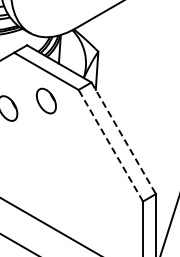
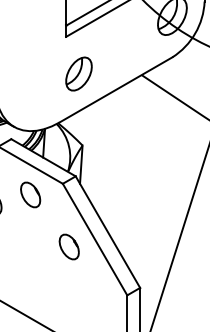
line: (124, 138) -> (108, 232), dashed -> solid
line: (110, 145) -> (94, 239), dashed -> solid
part: (84, 152) -> (68, 246), added

